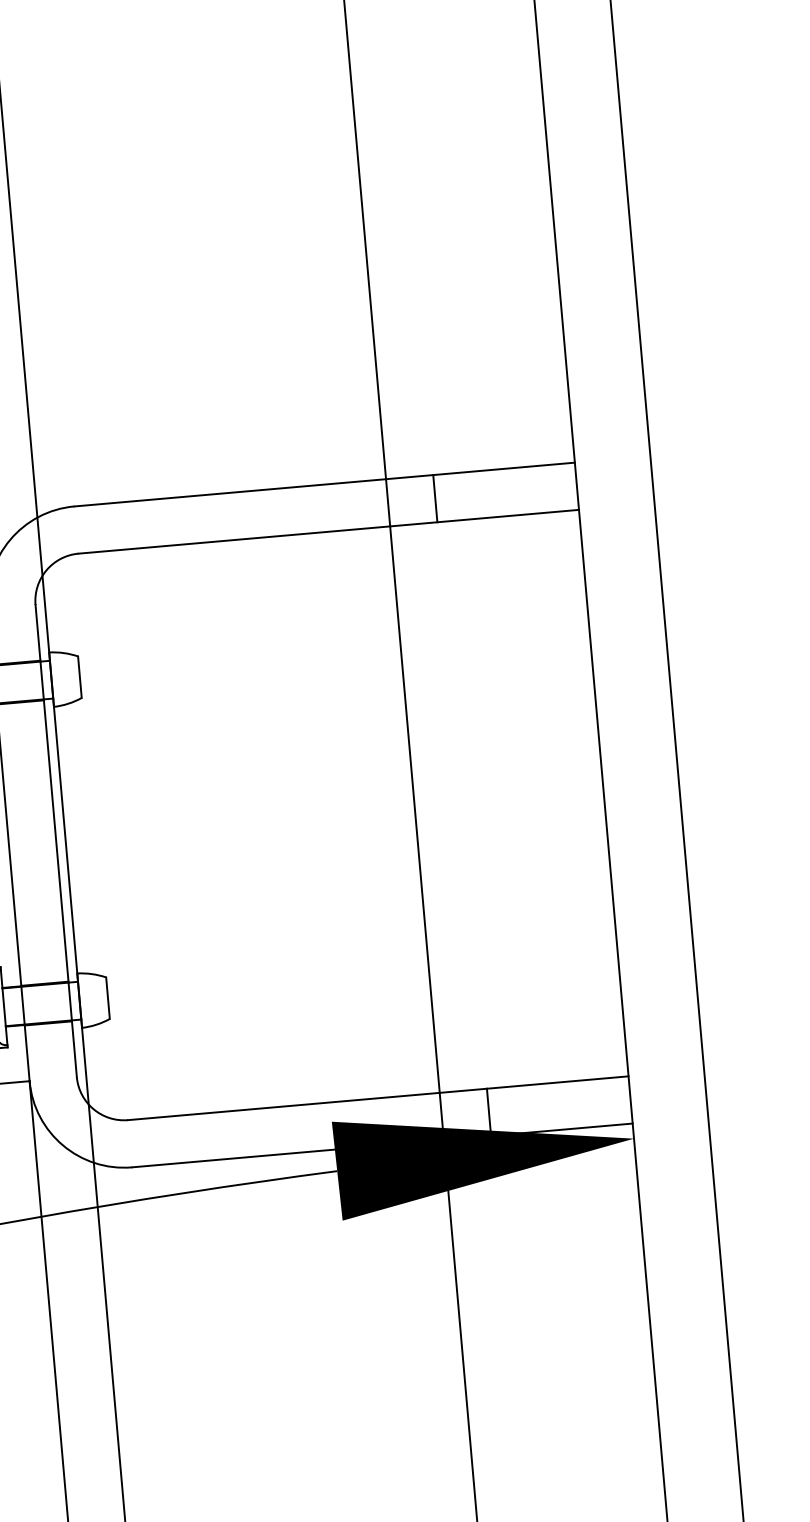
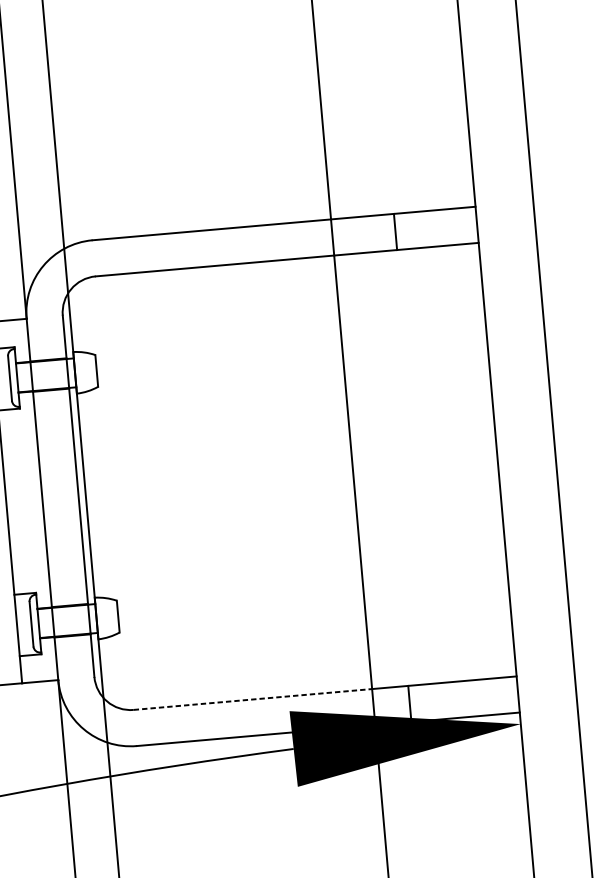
line: (435, 498) -> (395, 231), moved
line: (284, 1106) -> (253, 699), solid -> dashed

